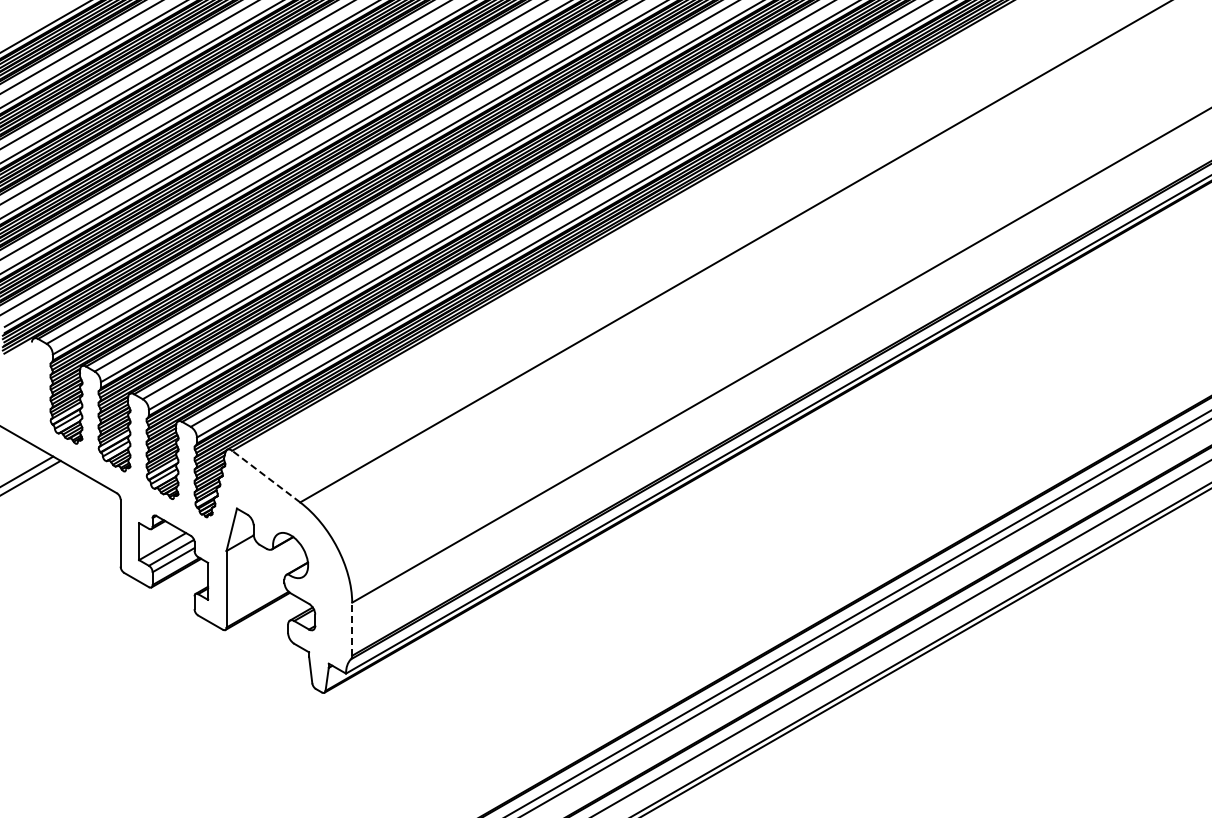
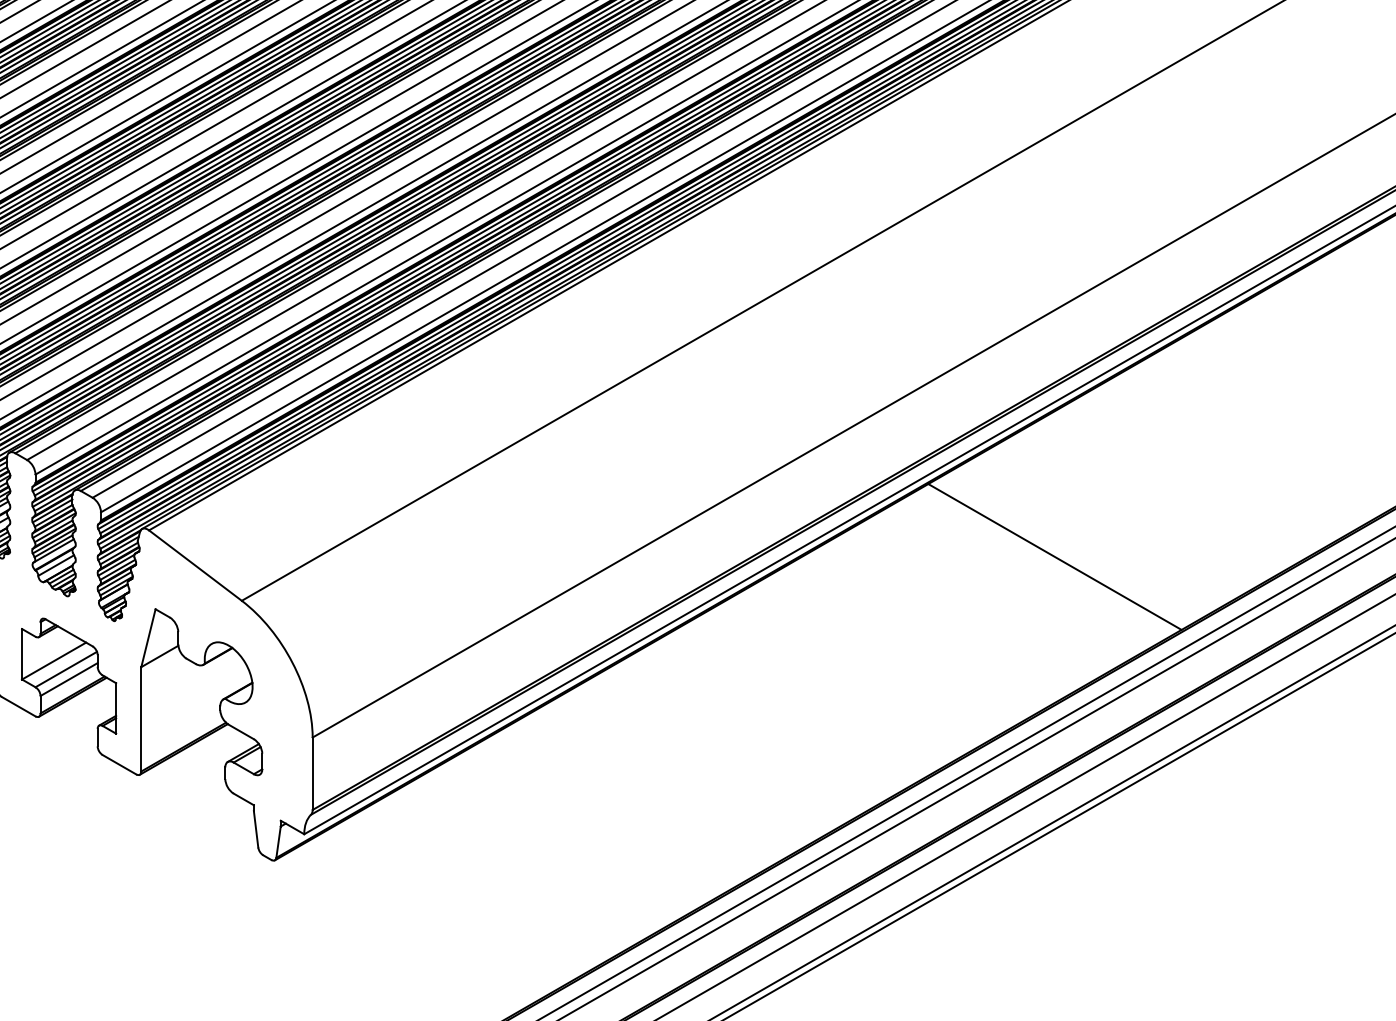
line: (896, 469) -> (1055, 555), added
line: (266, 476) -> (195, 565), dashed -> solid
line: (352, 629) -> (313, 774), dashed -> solid

